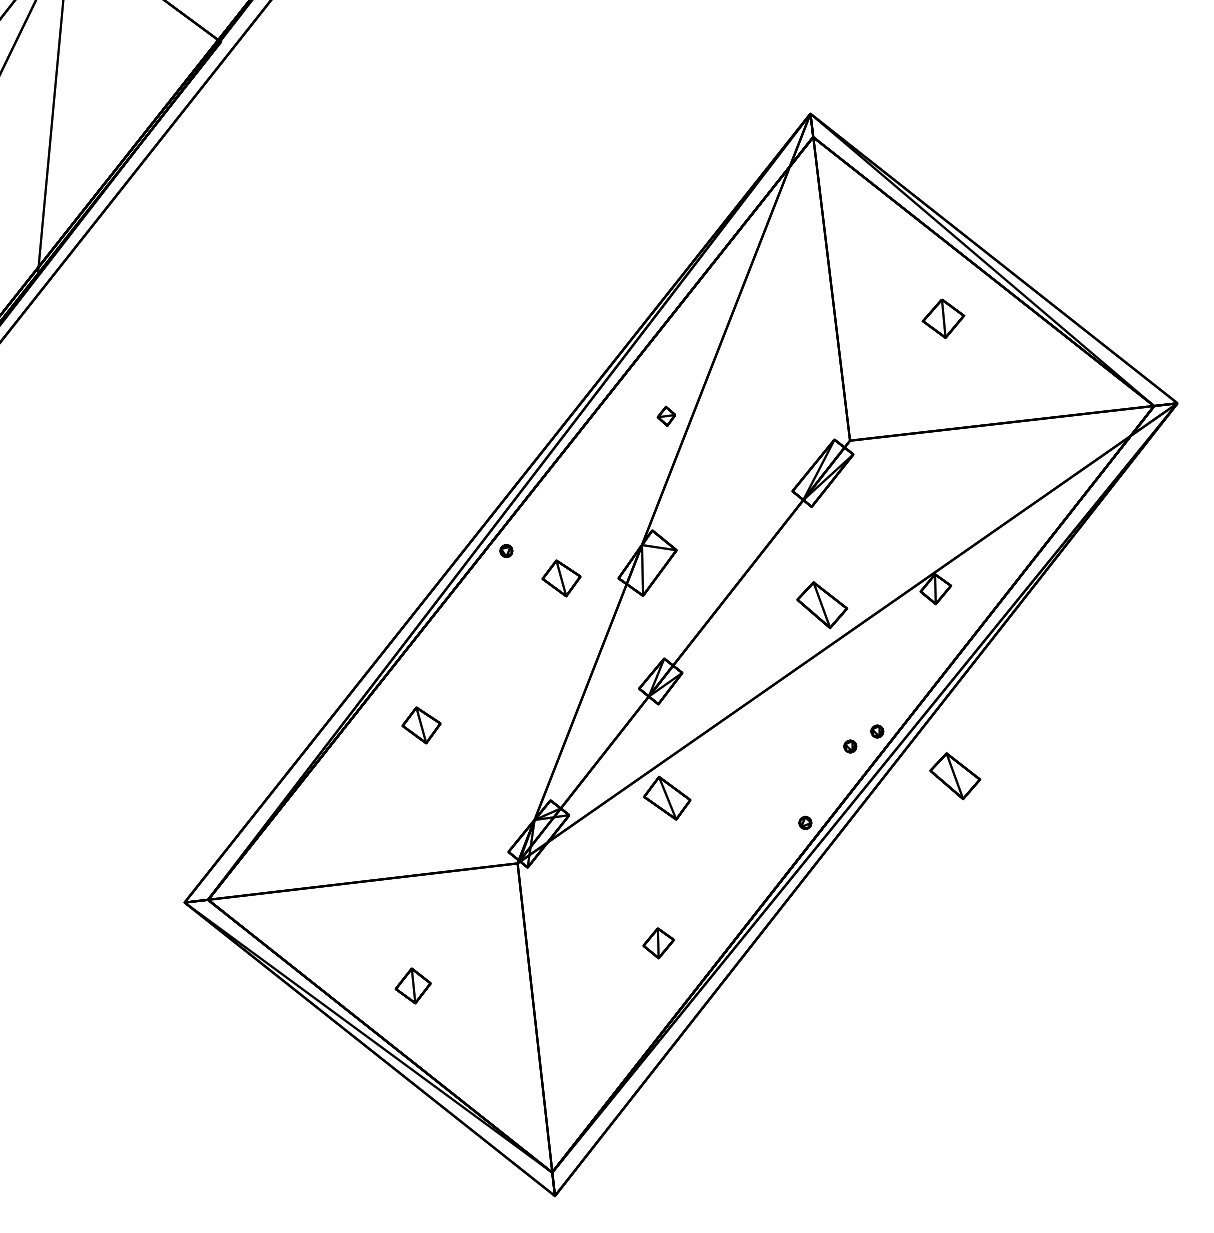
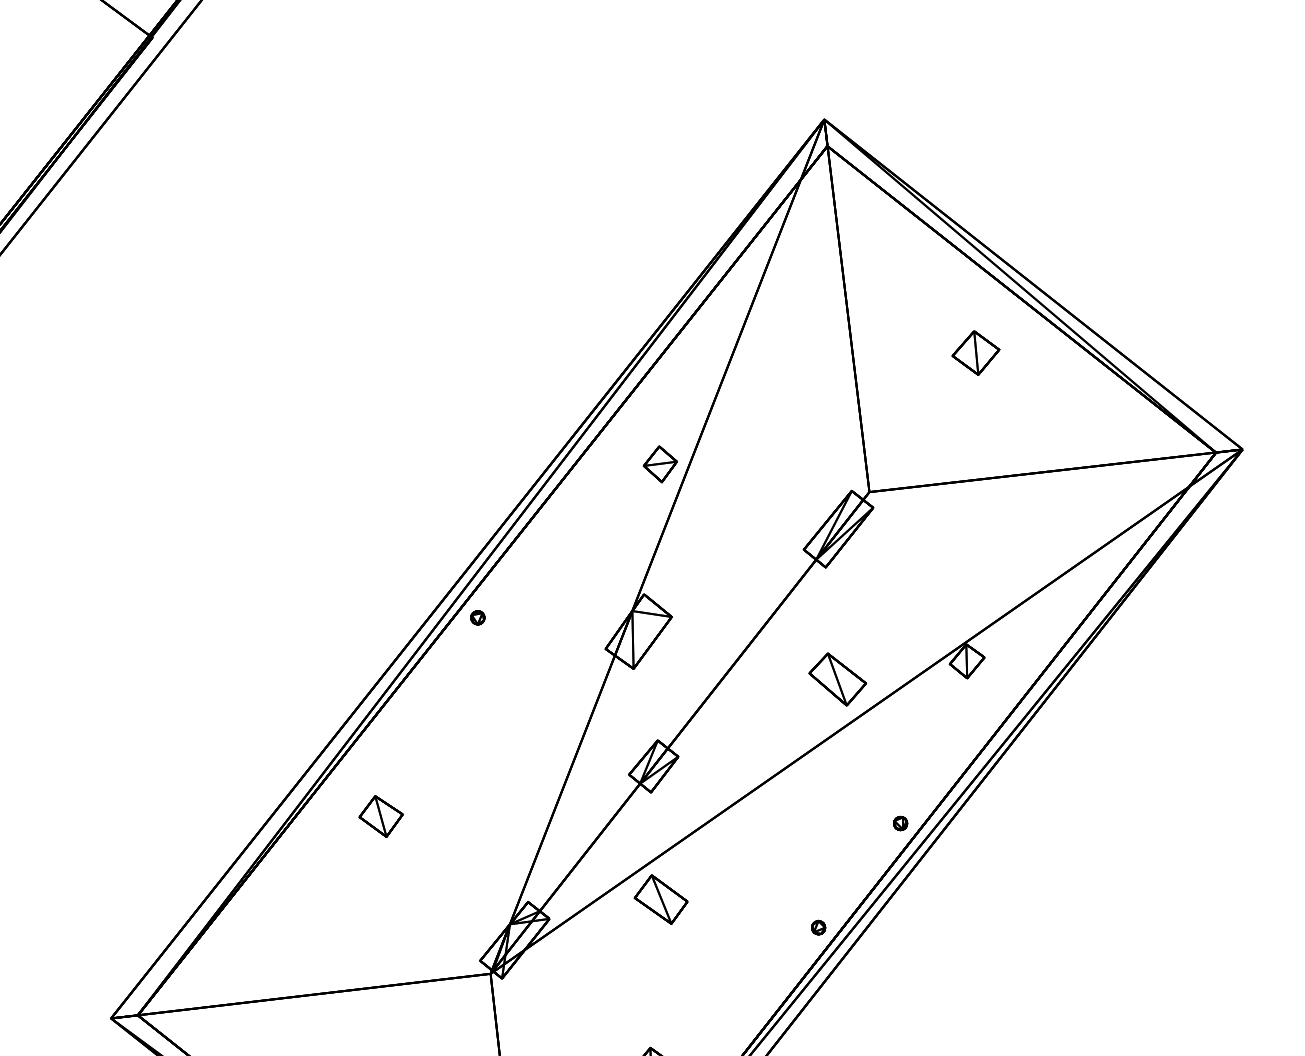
part: (666, 416) -> (660, 464), size x1.67
part: (561, 578) -> (540, 649), removed
part: (850, 746) -> (869, 840), removed
part: (955, 776) -> (989, 874), removed

